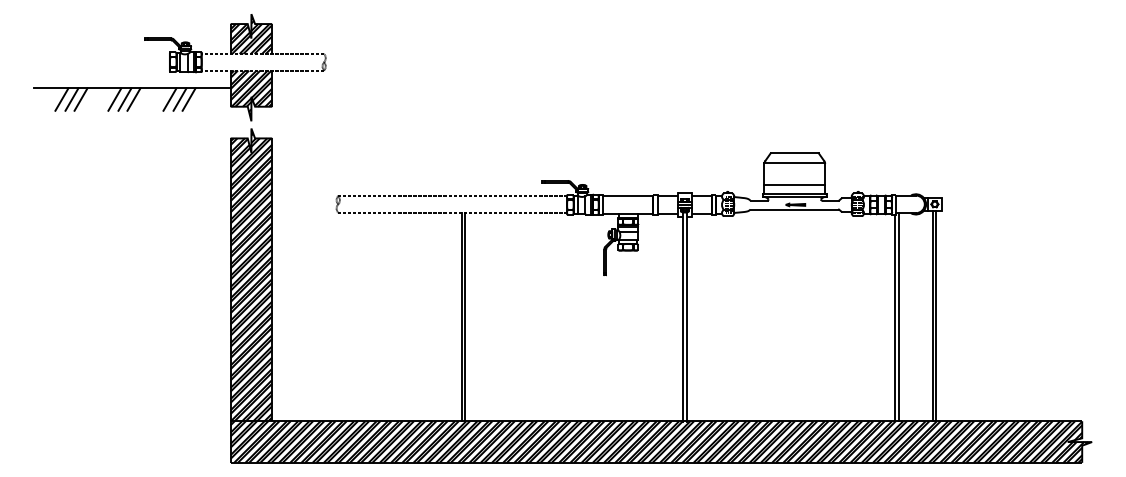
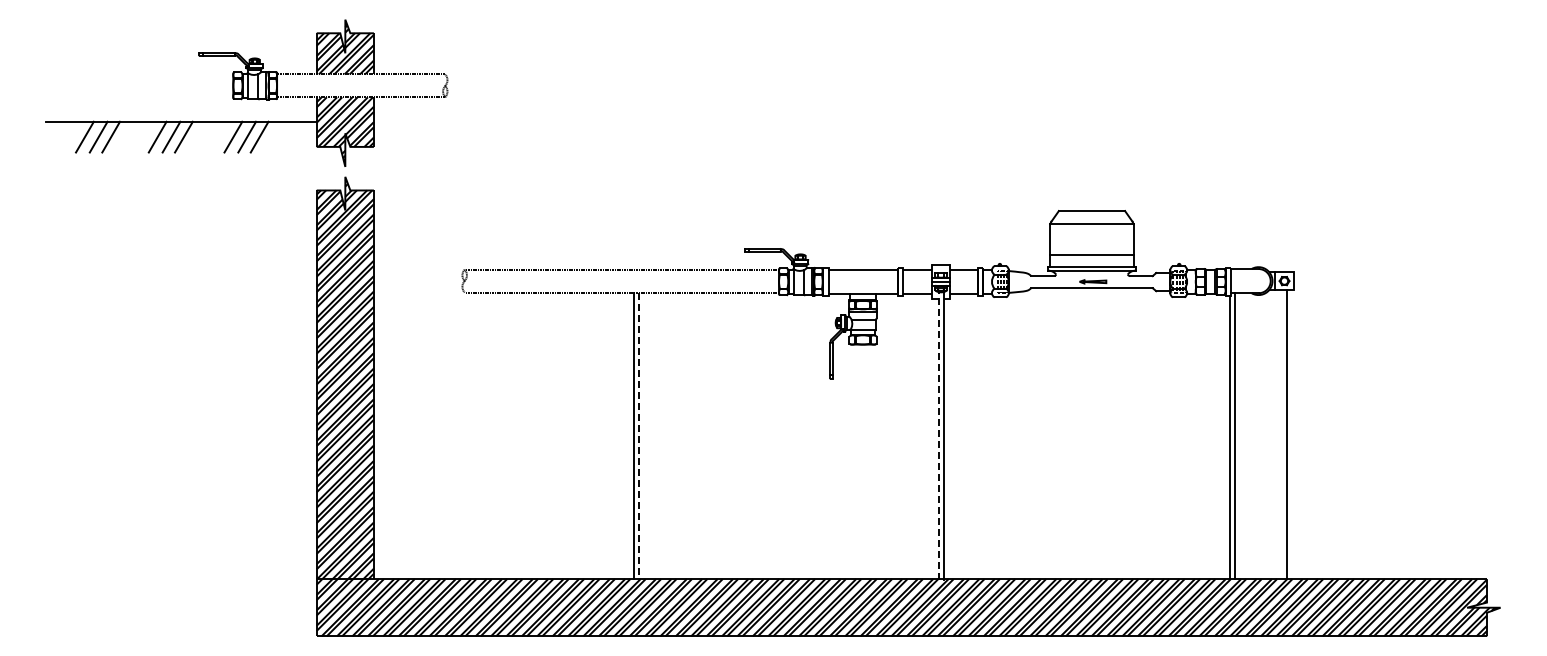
line: (683, 316) -> (938, 434), solid -> dashed
line: (932, 316) -> (1281, 434), removed
line: (465, 317) -> (639, 436), solid -> dashed

